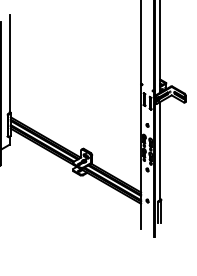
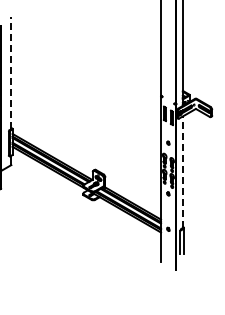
line: (9, 64) -> (11, 73), solid -> dashed
line: (159, 151) -> (182, 172), solid -> dashed

